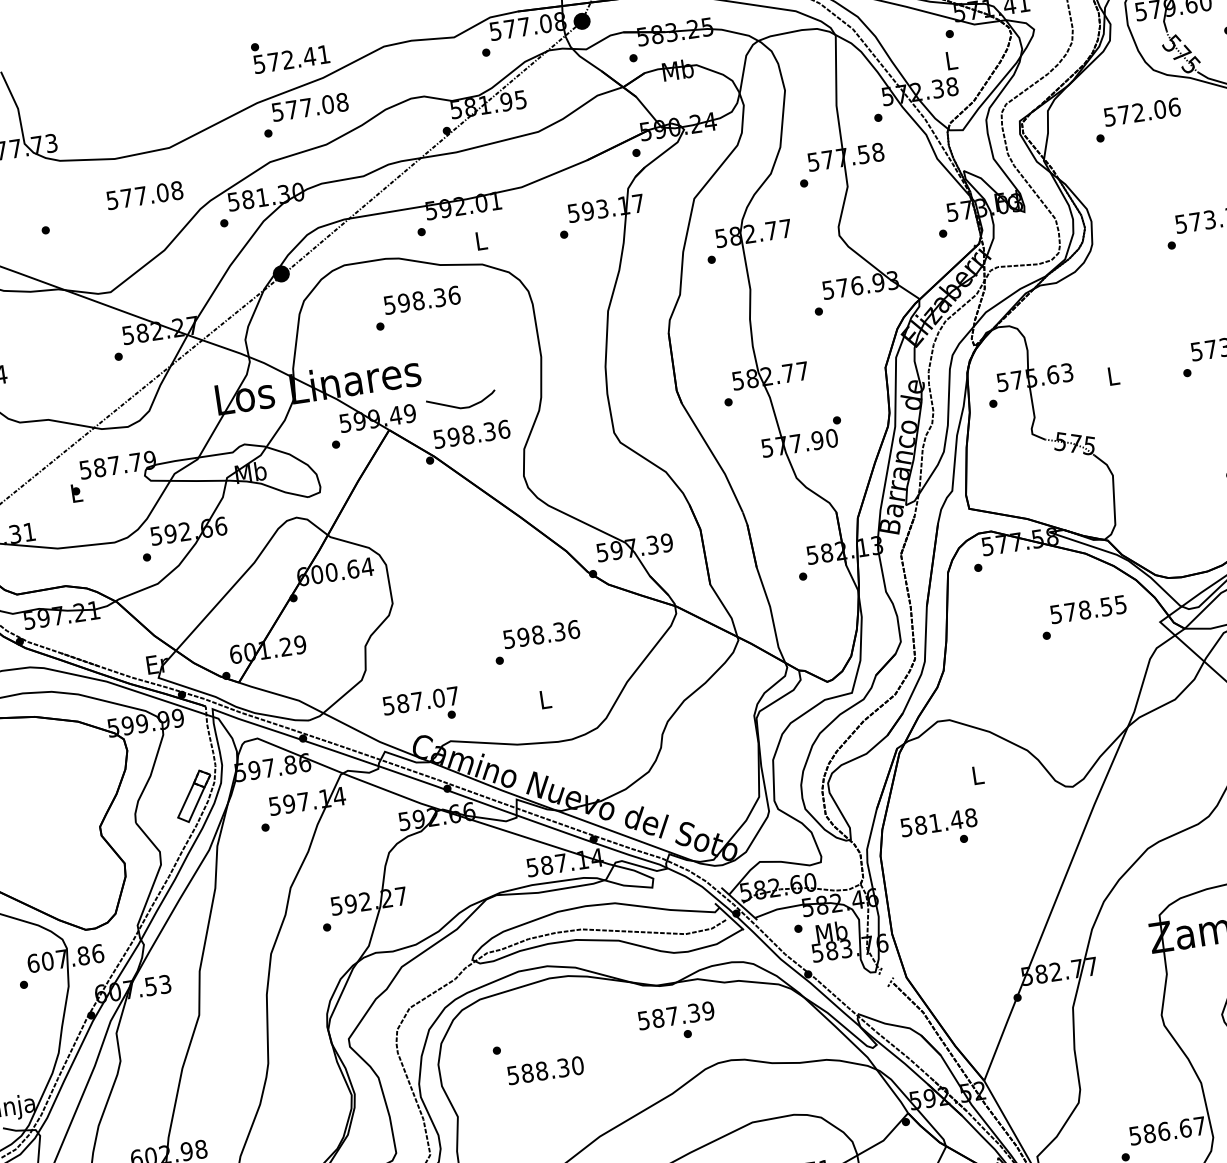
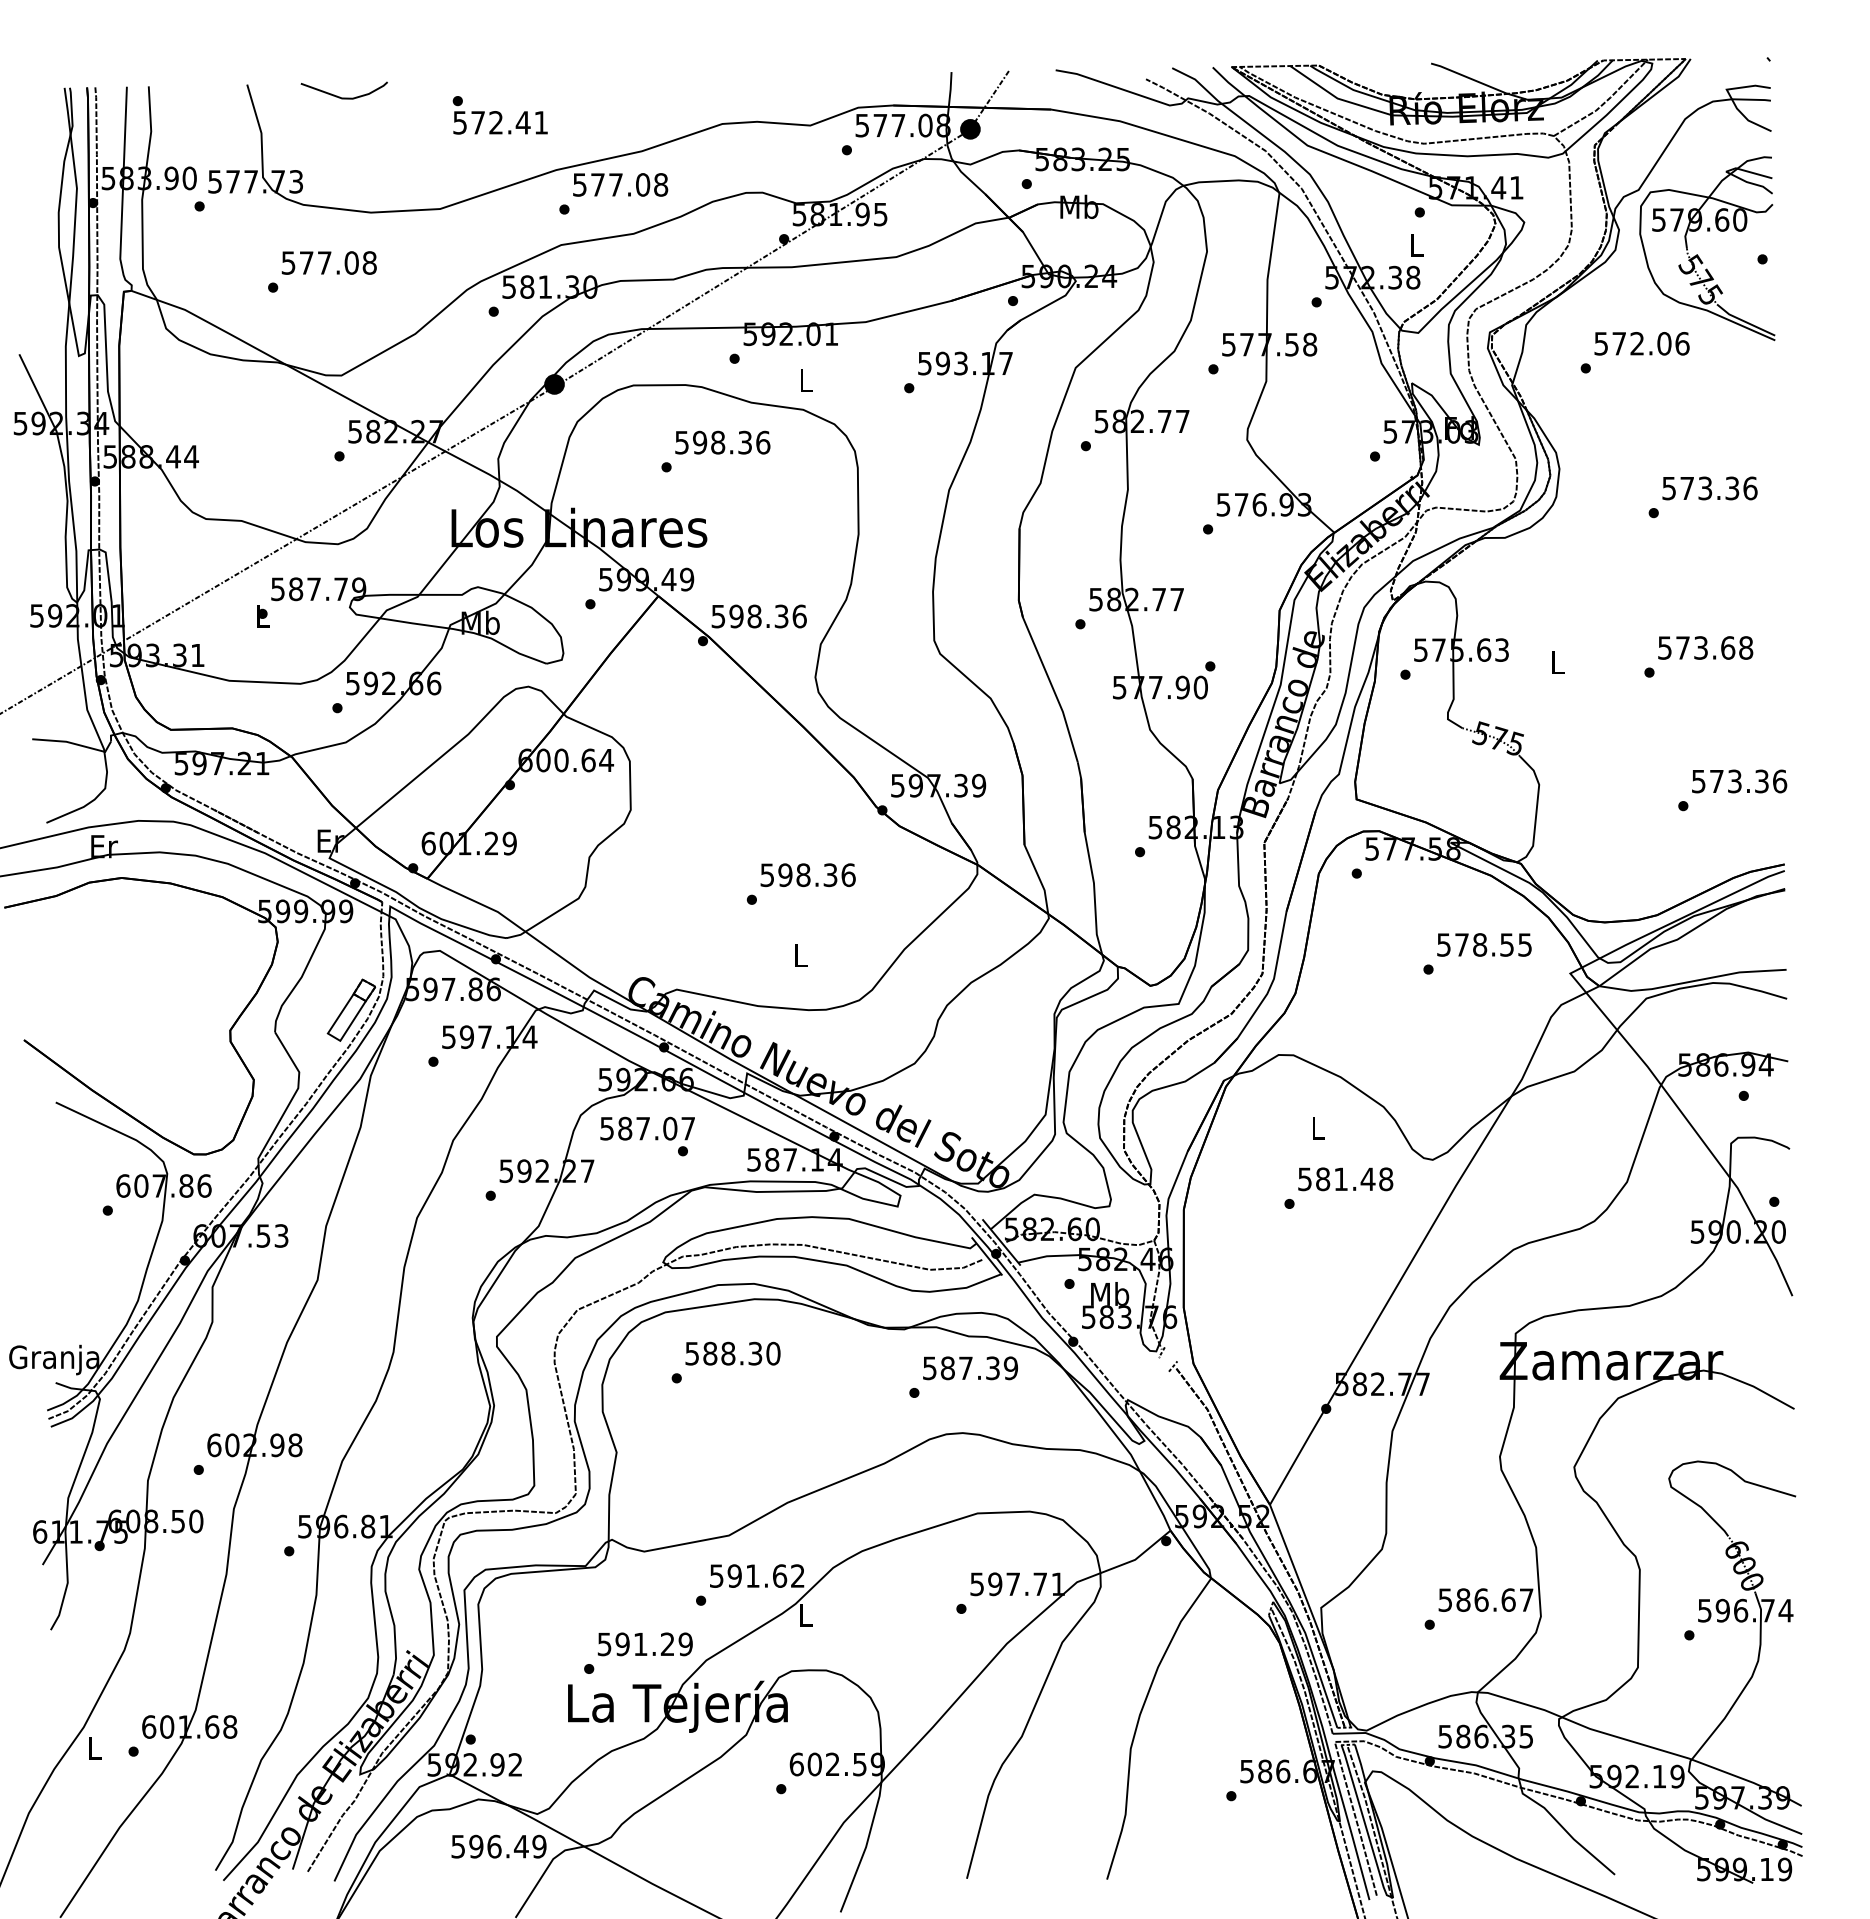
text: (289, 53) -> (499, 115), moved
text: (144, 195) -> (328, 262), moved
curve: (459, 406) -> (340, 96), moved
text: (421, 707) -> (647, 1136), moved
text: (938, 822) -> (1345, 1179), moved
text: (676, 1015) -> (970, 1368), moved
text: (545, 1070) -> (732, 1353), moved

